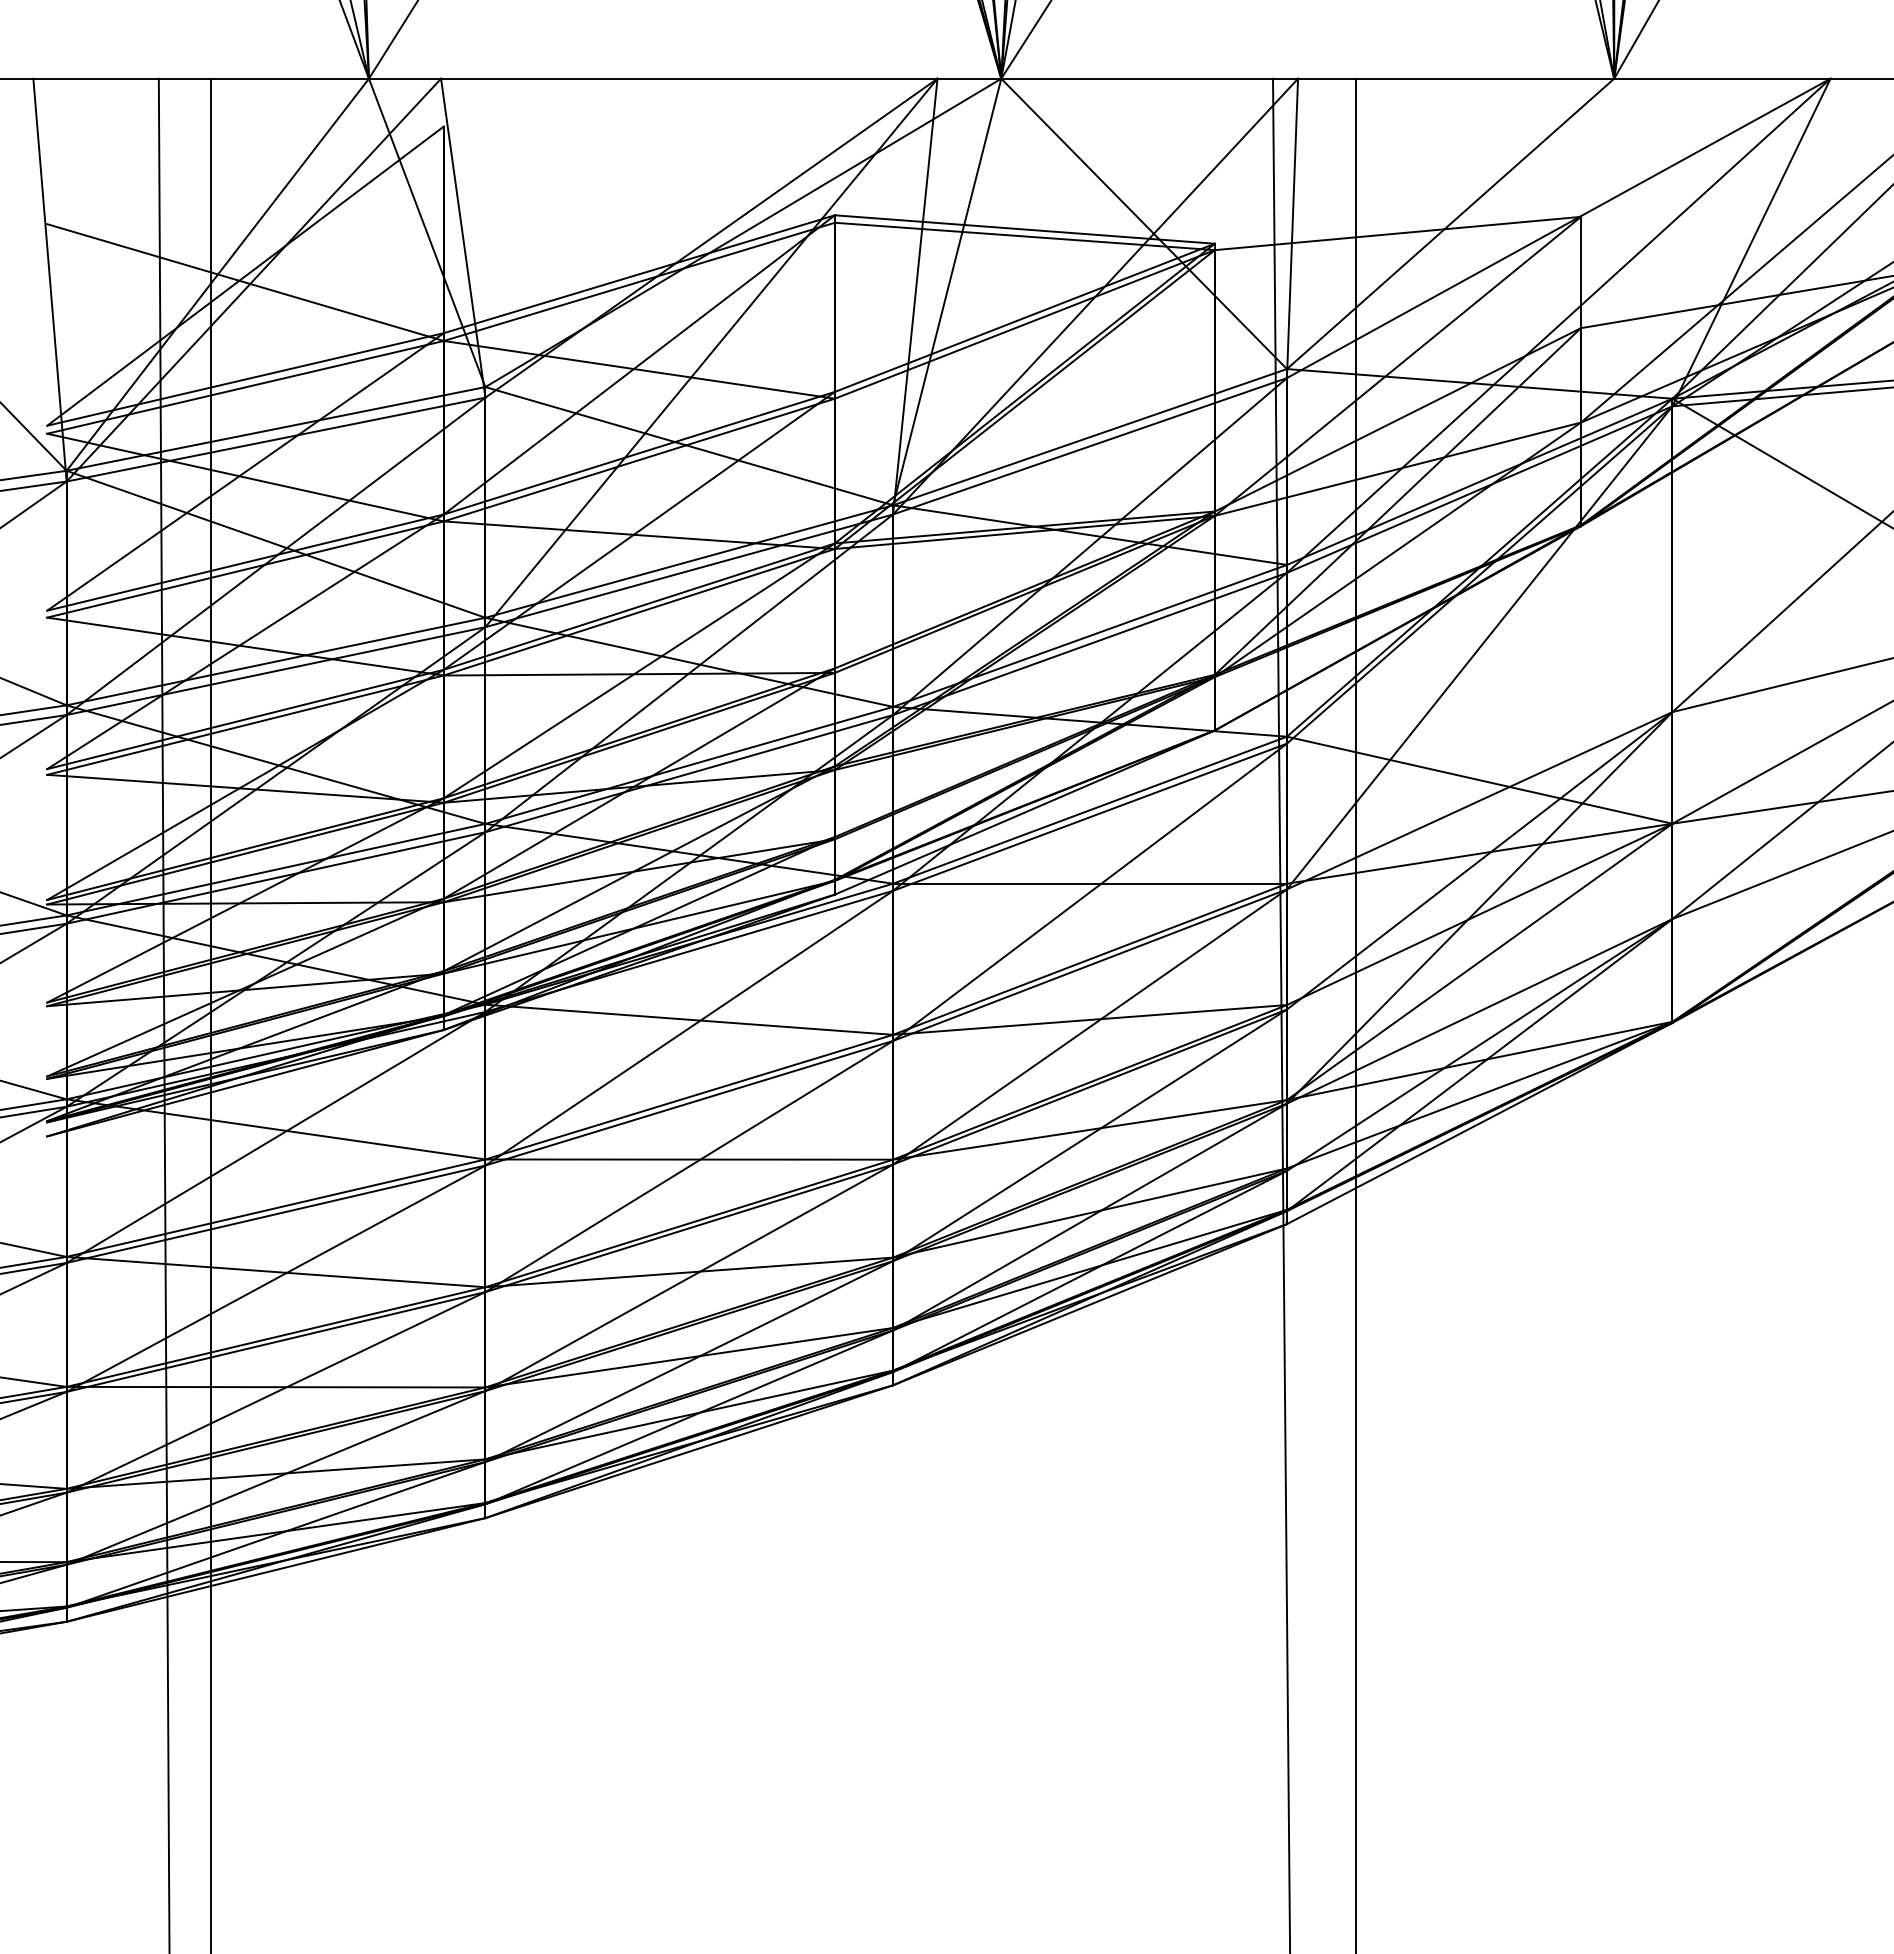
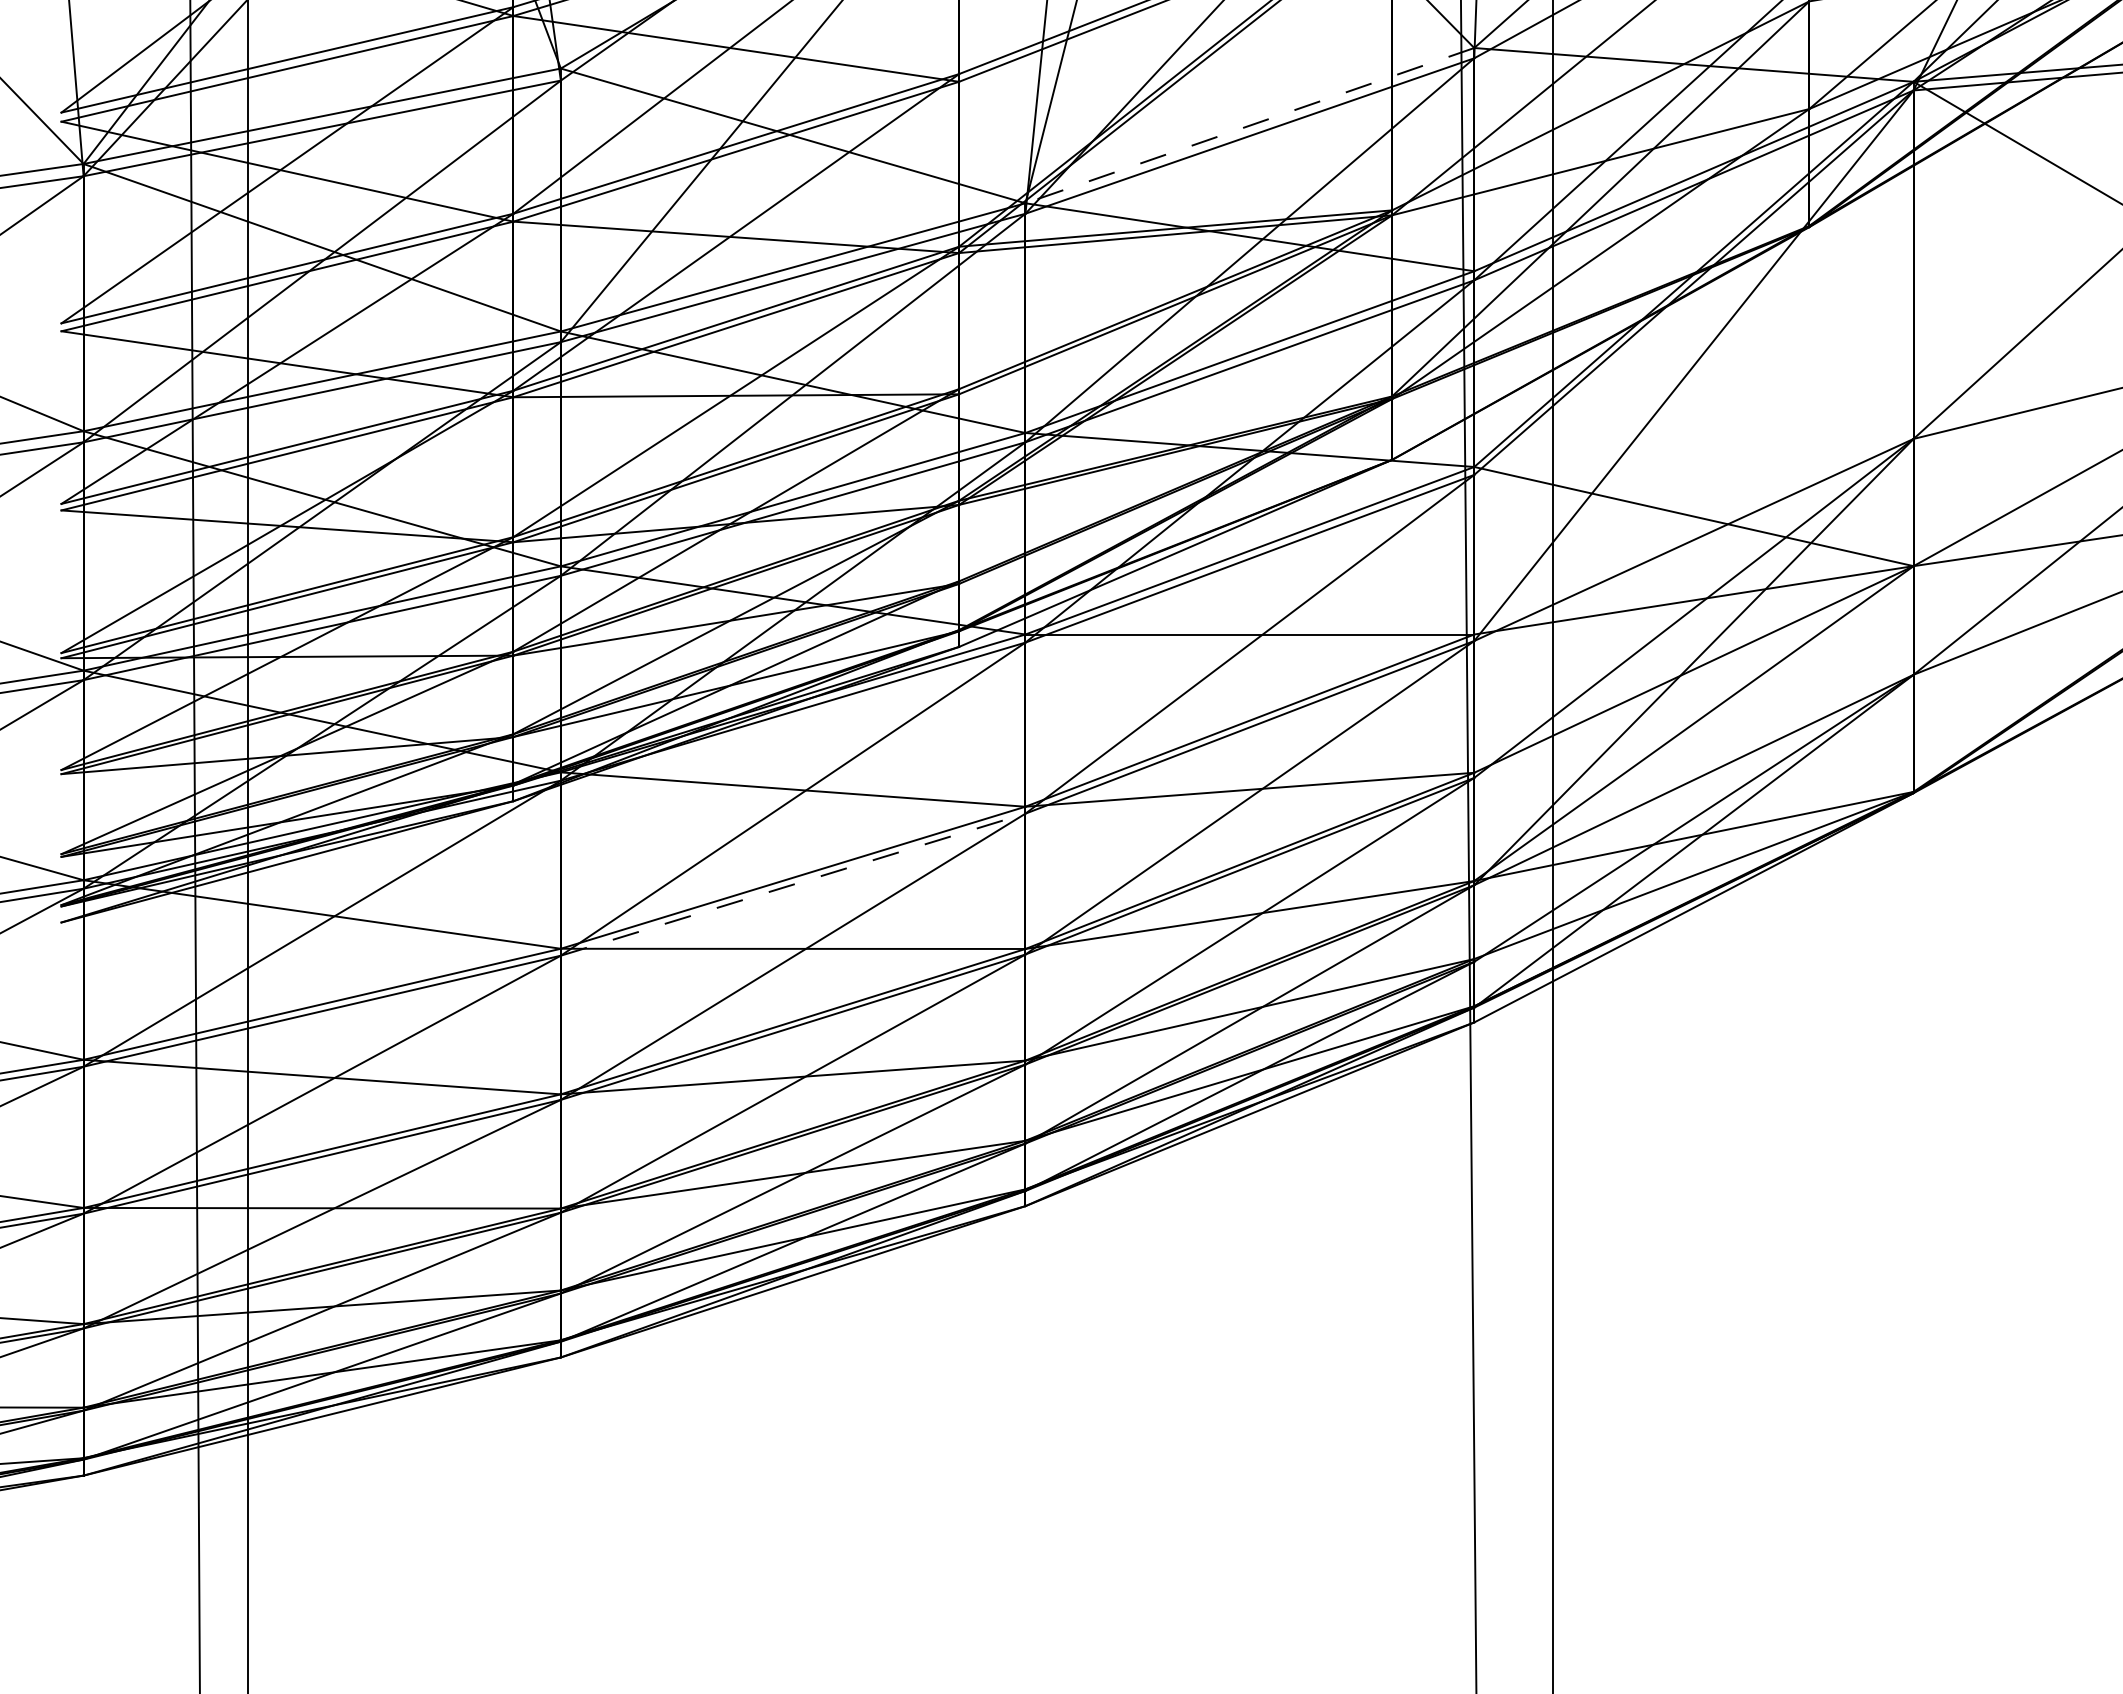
line: (1089, 437) -> (1249, 126), solid -> dashed
line: (689, 1103) -> (793, 884), solid -> dashed

